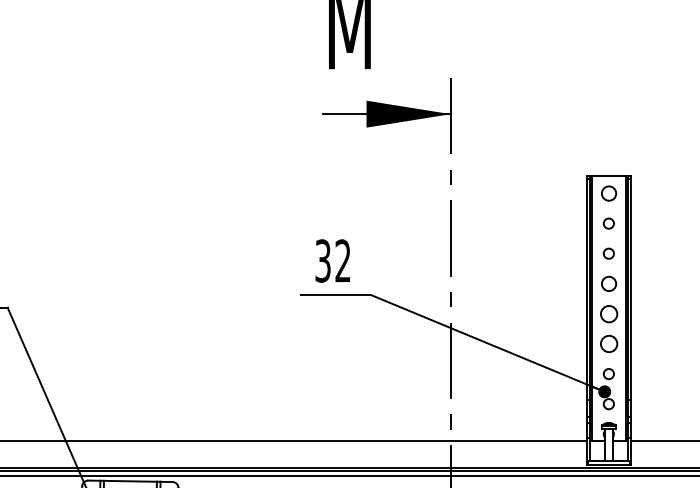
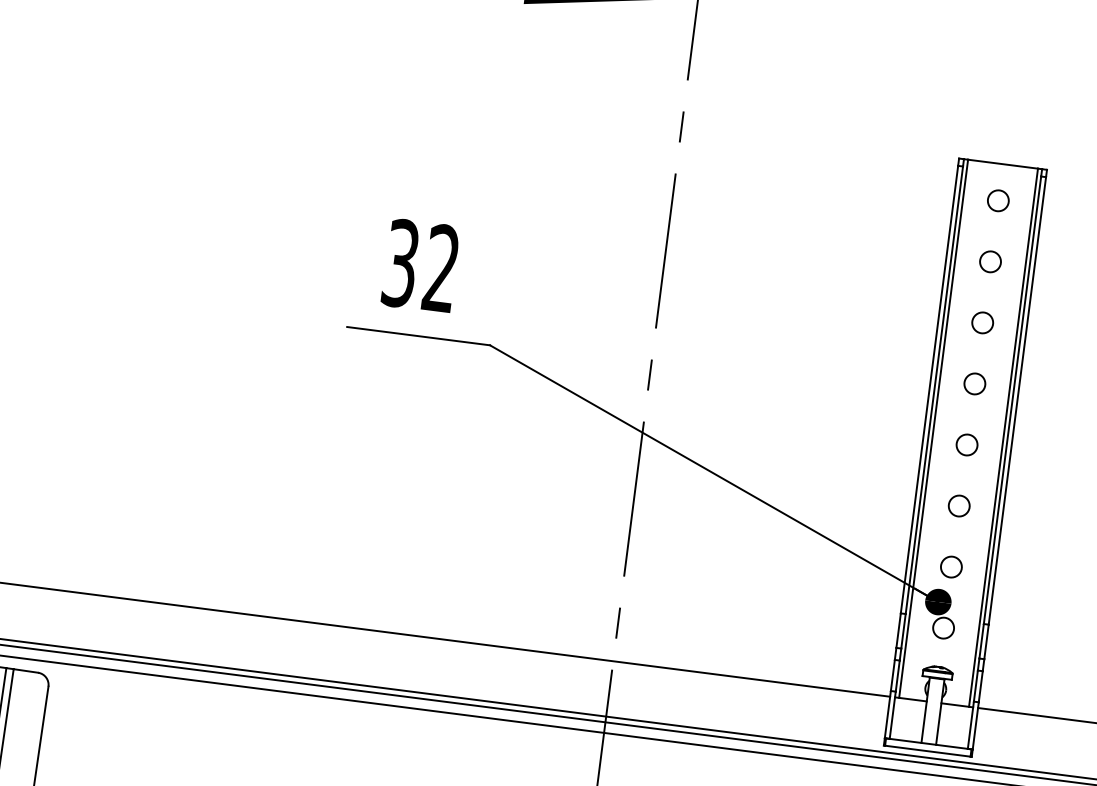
circle: (608, 193) -> (997, 200), size x0.71
circle: (608, 283) -> (974, 383), size x0.71
circle: (608, 313) -> (966, 444), size x0.62
circle: (608, 343) -> (958, 504), size x0.62

